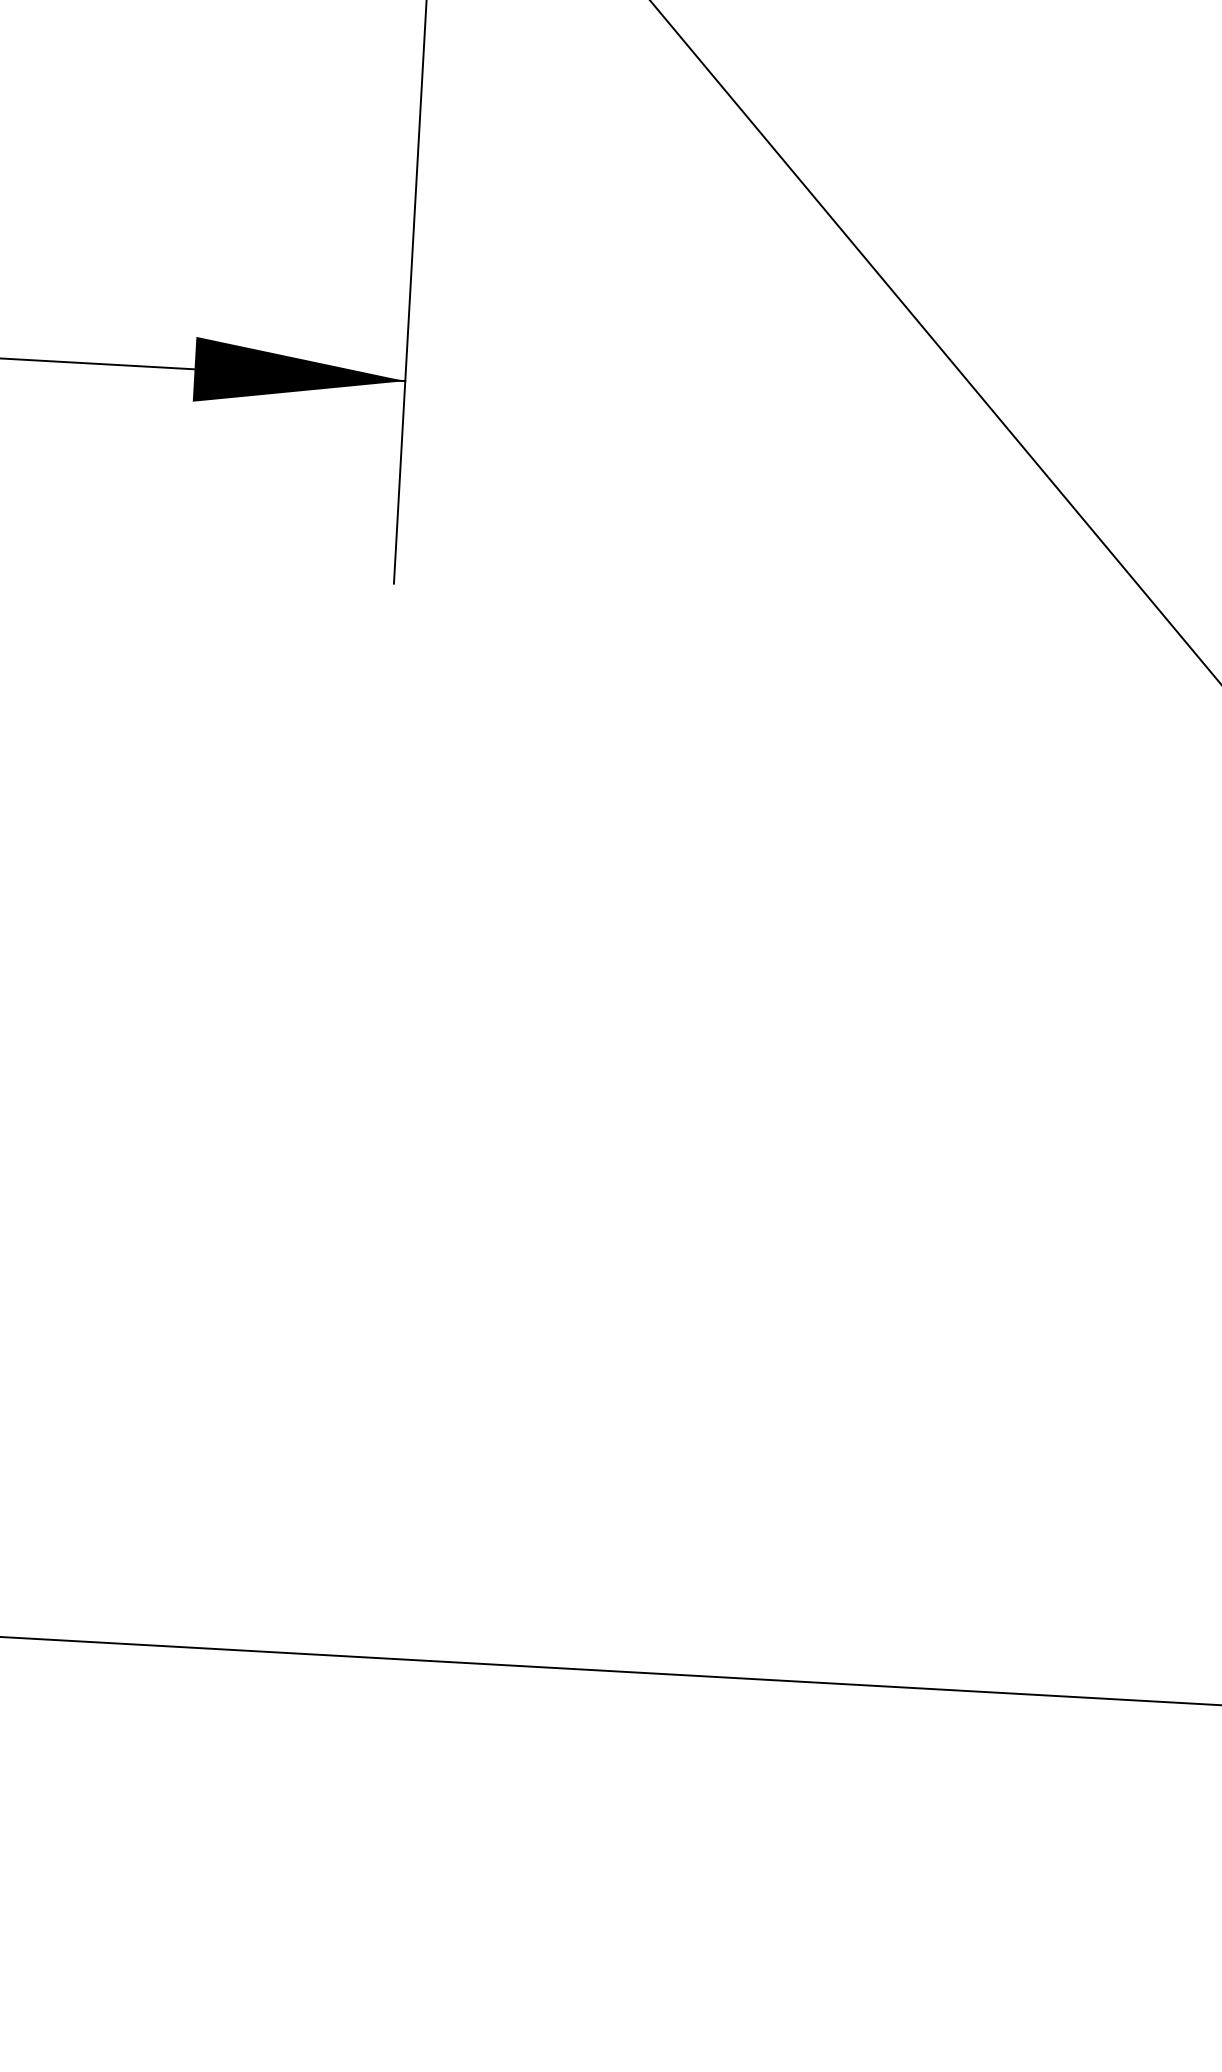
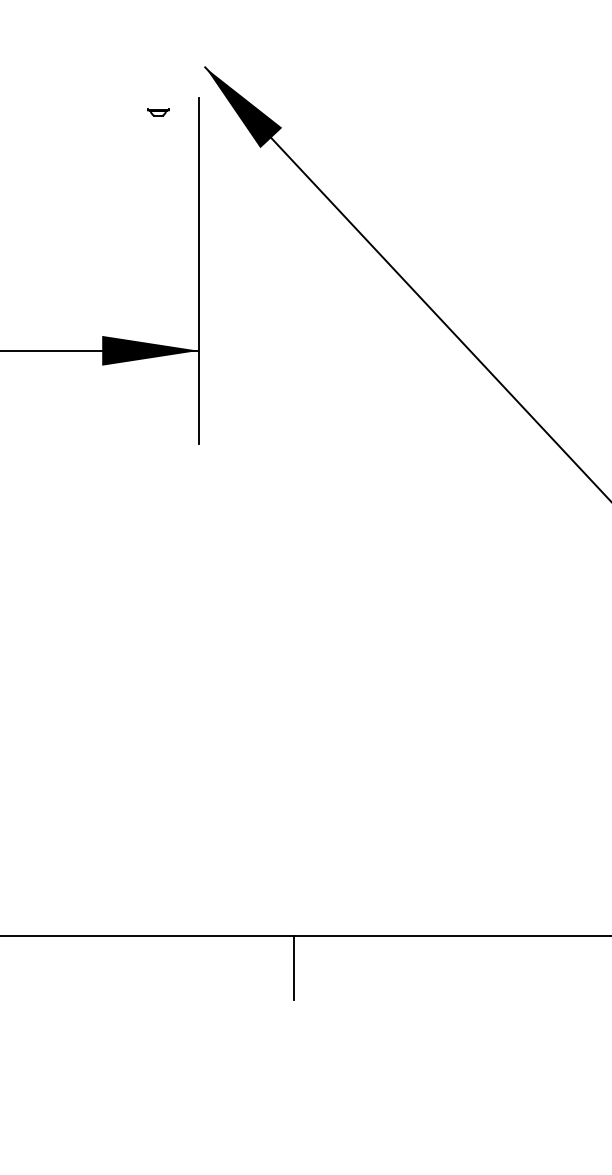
line: (535, 1734) -> (293, 967), added

